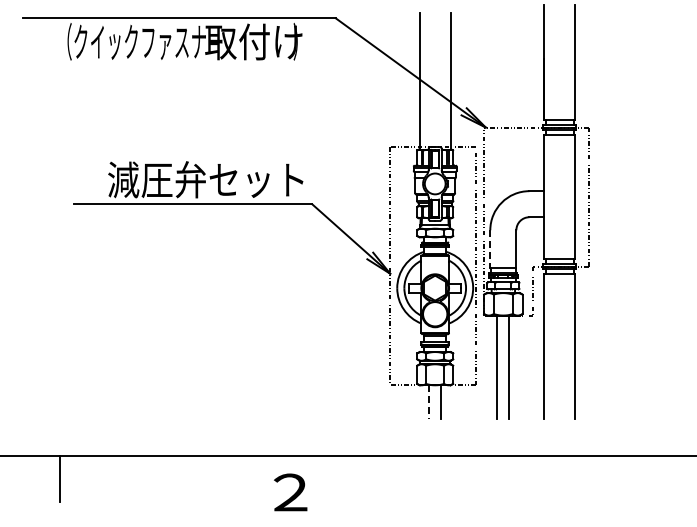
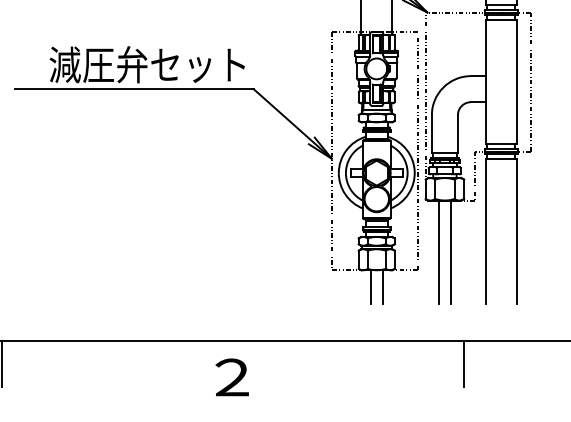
line: (490, 249) -> (432, 134), dashed -> solid
line: (429, 402) -> (371, 287), dashed -> solid
line: (522, 478) -> (464, 363), added

